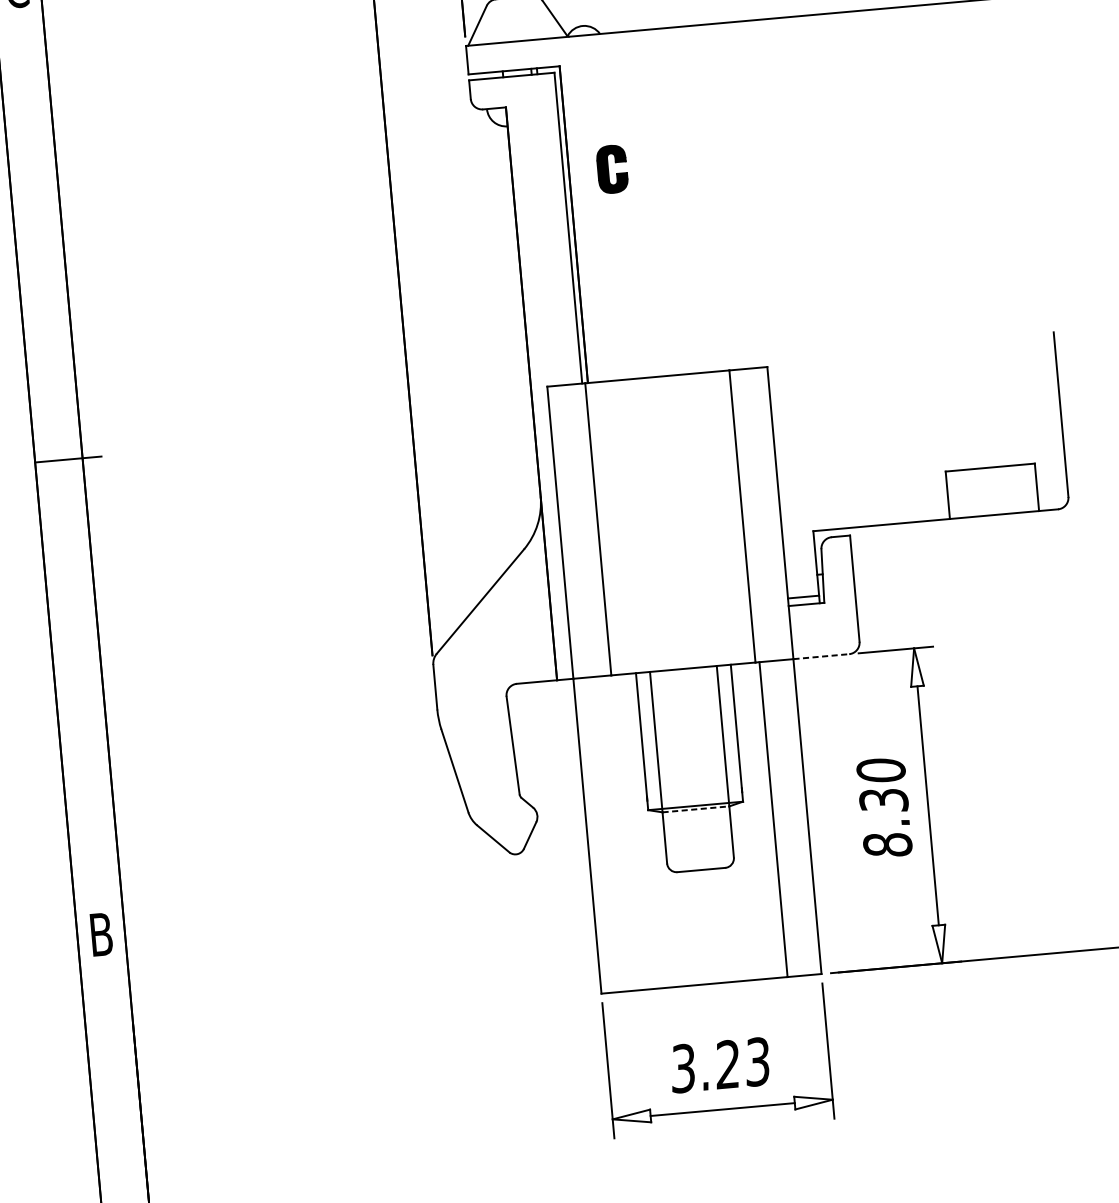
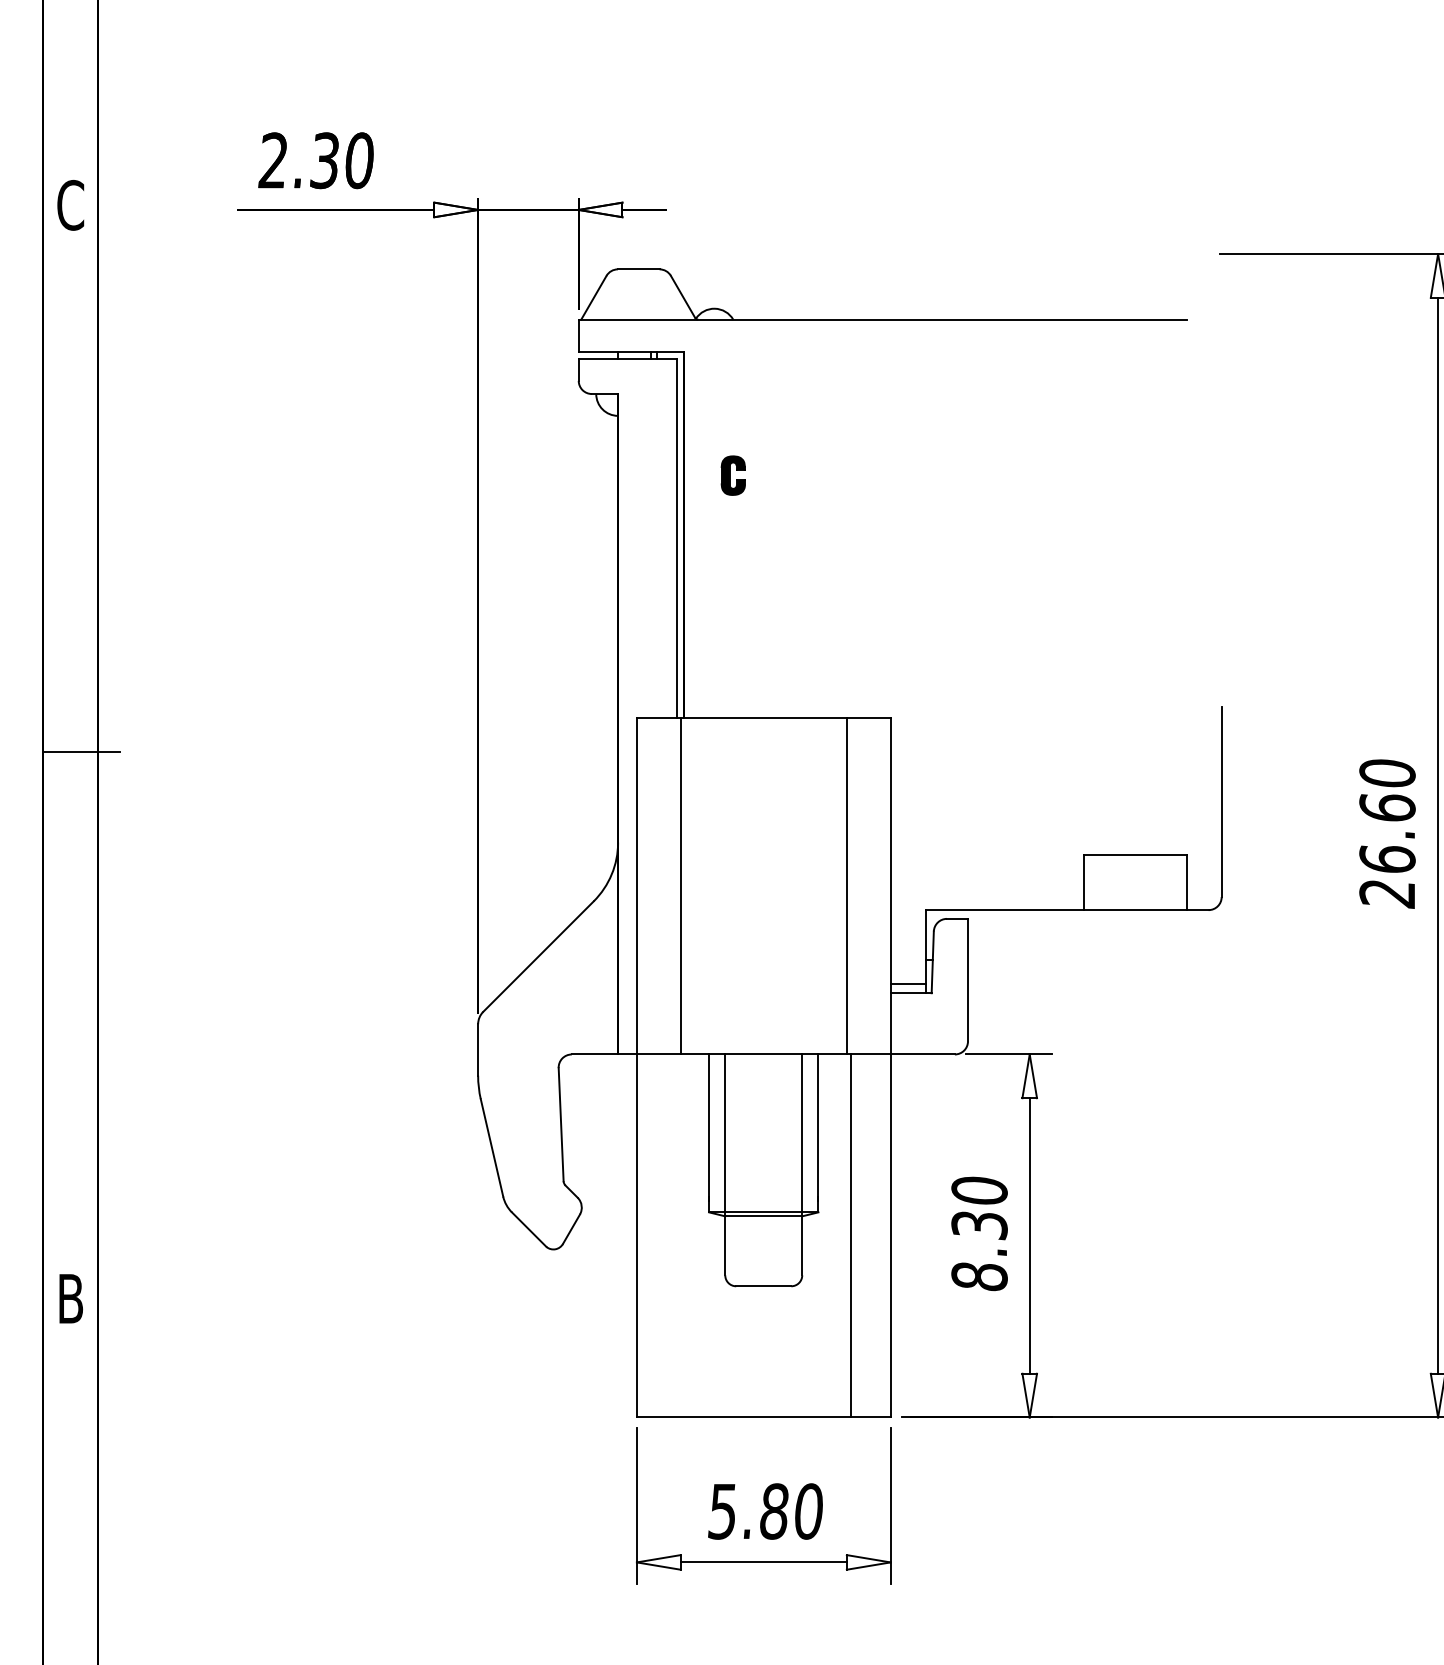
part: (611, 169) -> (732, 475), size x0.71
line: (821, 656) -> (923, 1054), dashed -> solid
line: (696, 809) -> (764, 1216), dashed -> solid
text: (720, 1065) -> (765, 1511), 3.23 -> 5.80

